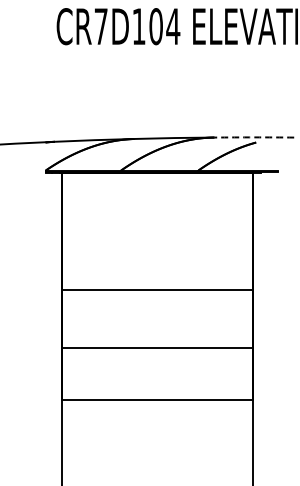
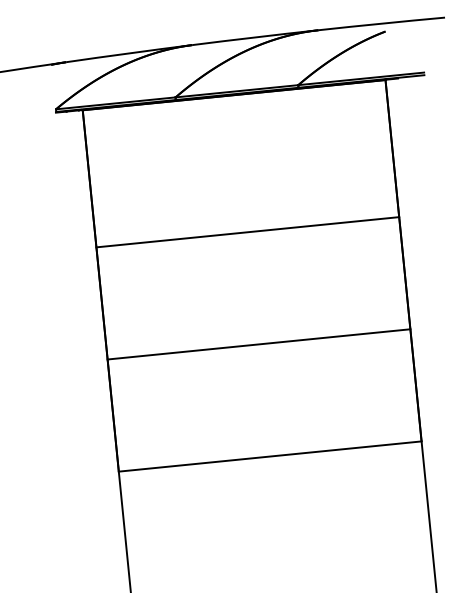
arc: (254, 137) -> (382, 23), dashed -> solid
line: (157, 290) -> (247, 232), moved
line: (157, 347) -> (258, 343), moved

